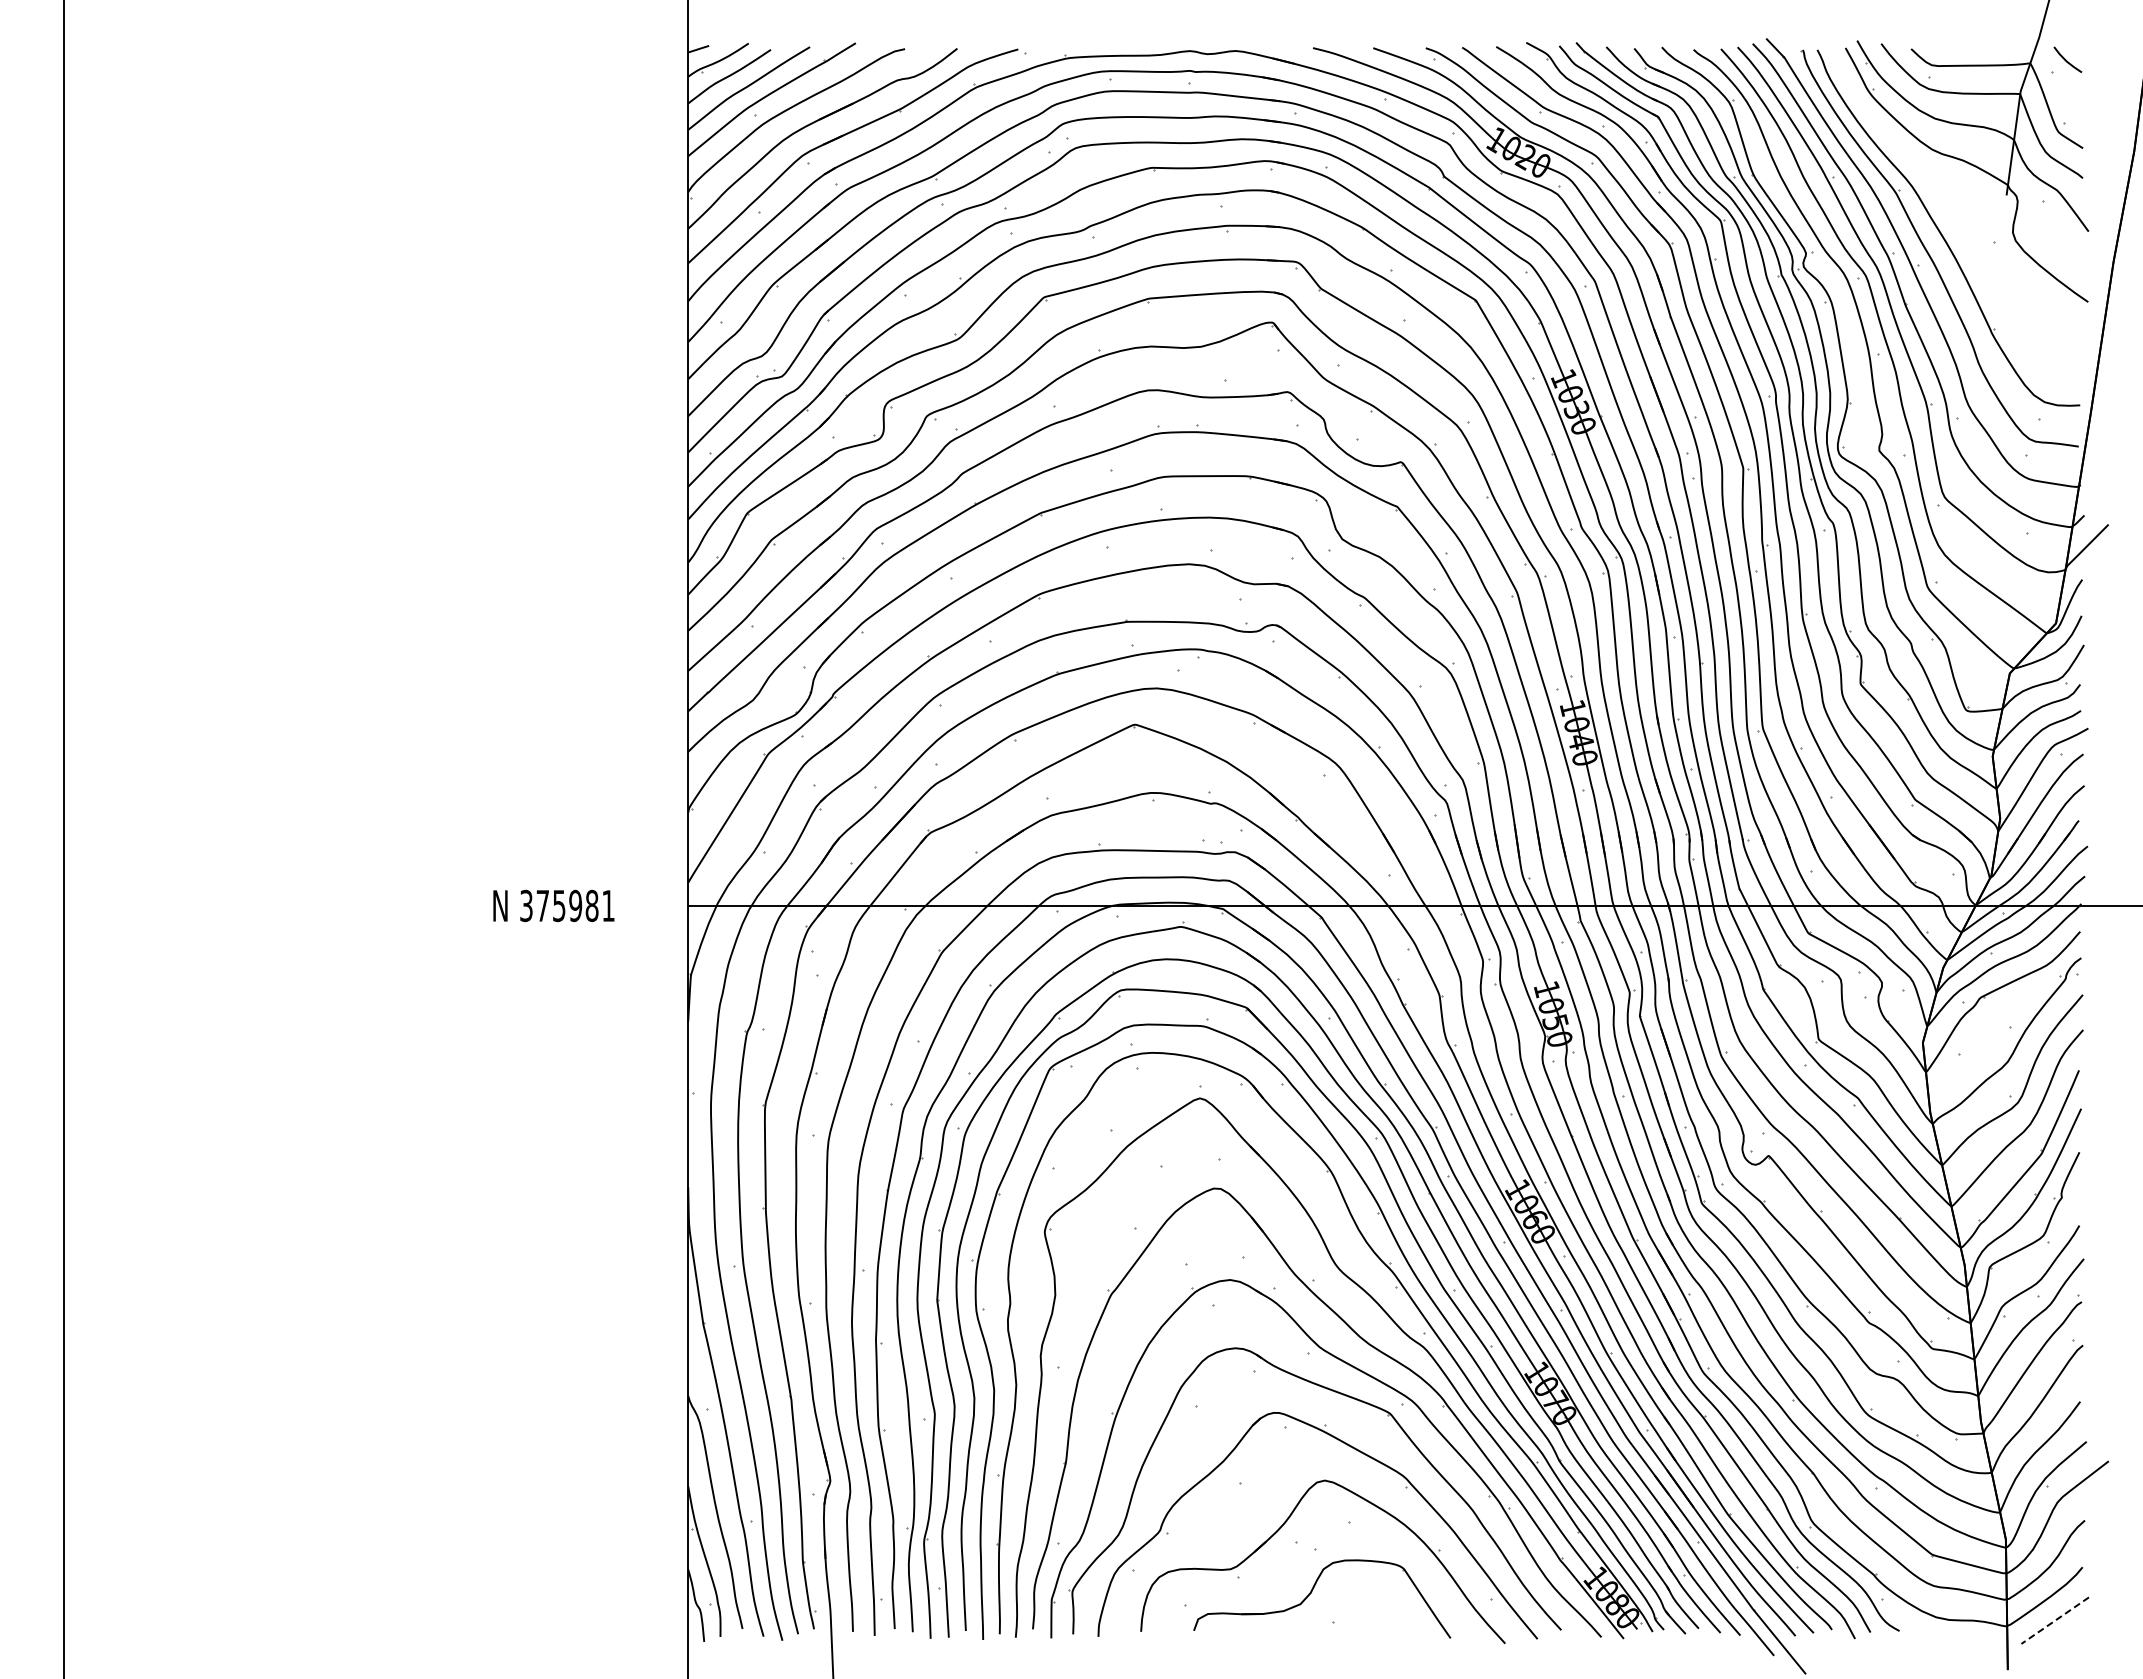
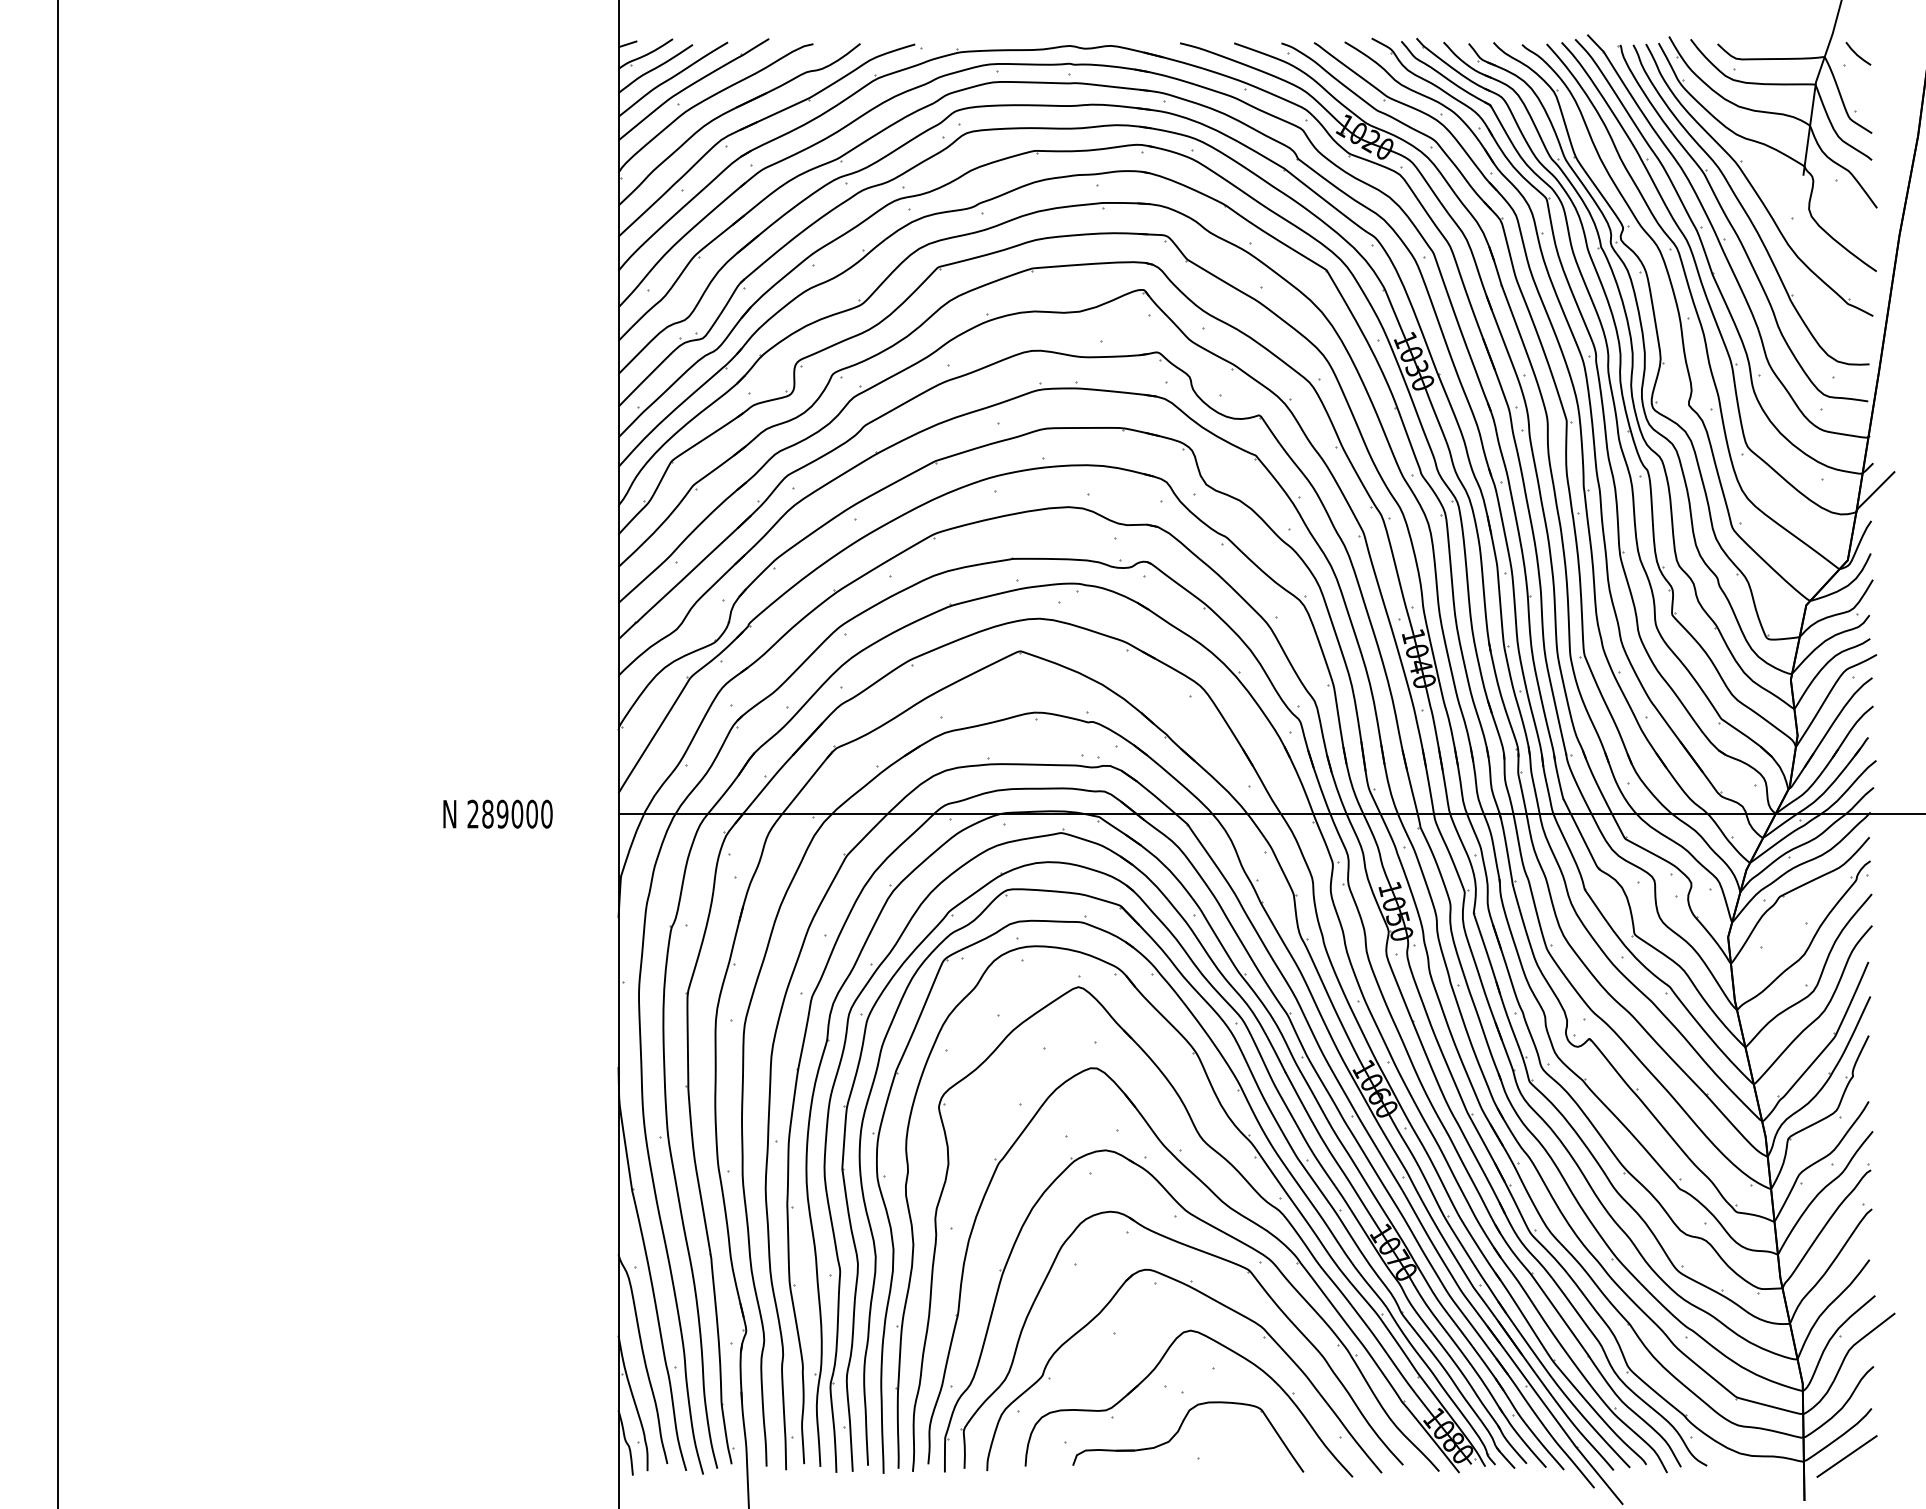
part: (1949, 205) -> (1752, 184), added
text: (567, 905) -> (510, 813), 375981 -> 289000
line: (2054, 1620) -> (1846, 1456), dashed -> solid

